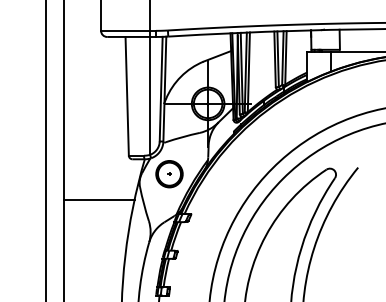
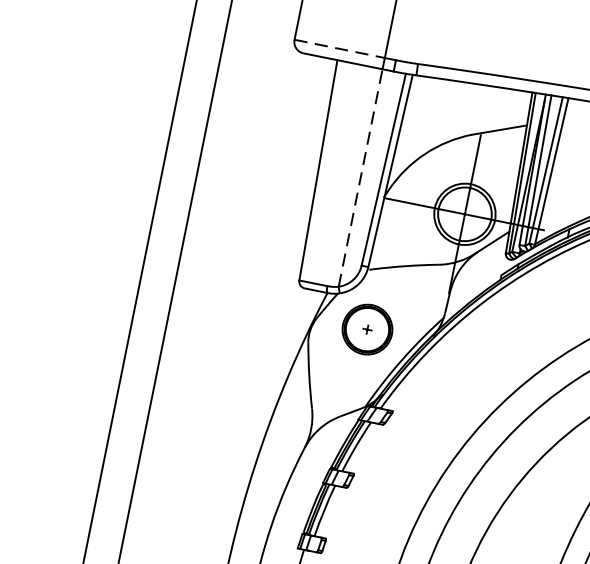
line: (126, 30) -> (341, 48), solid -> dashed
line: (150, 95) -> (361, 177), solid -> dashed
line: (99, 200) -> (228, 352), removed

